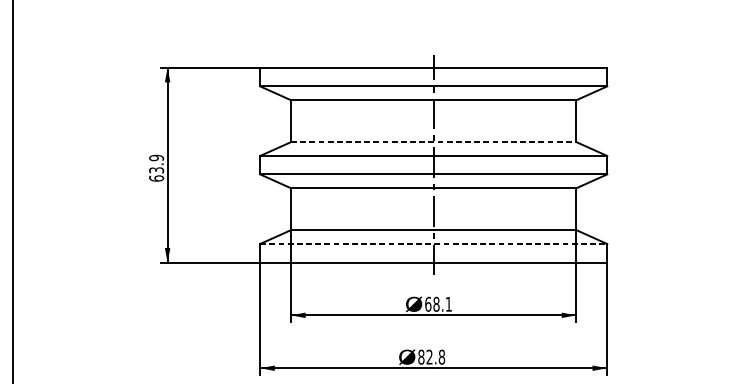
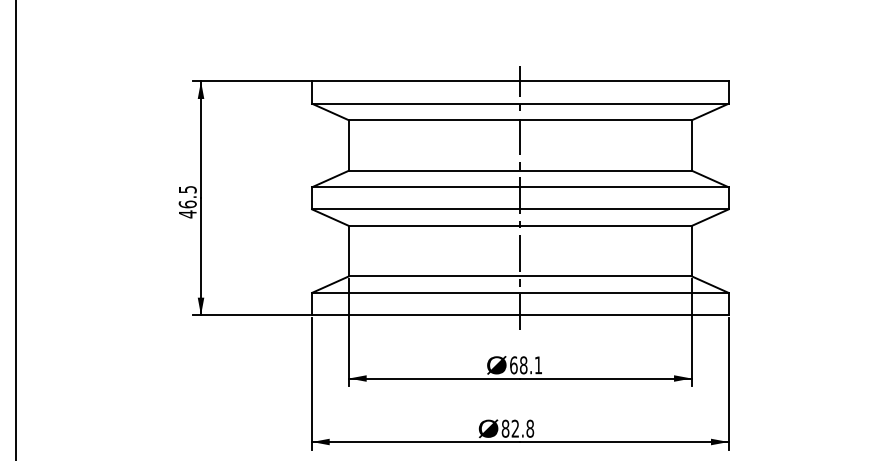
line: (433, 142) -> (520, 170), dashed -> solid
text: (156, 167) -> (187, 201), 63.9 -> 46.5
line: (433, 243) -> (520, 292), dashed -> solid

